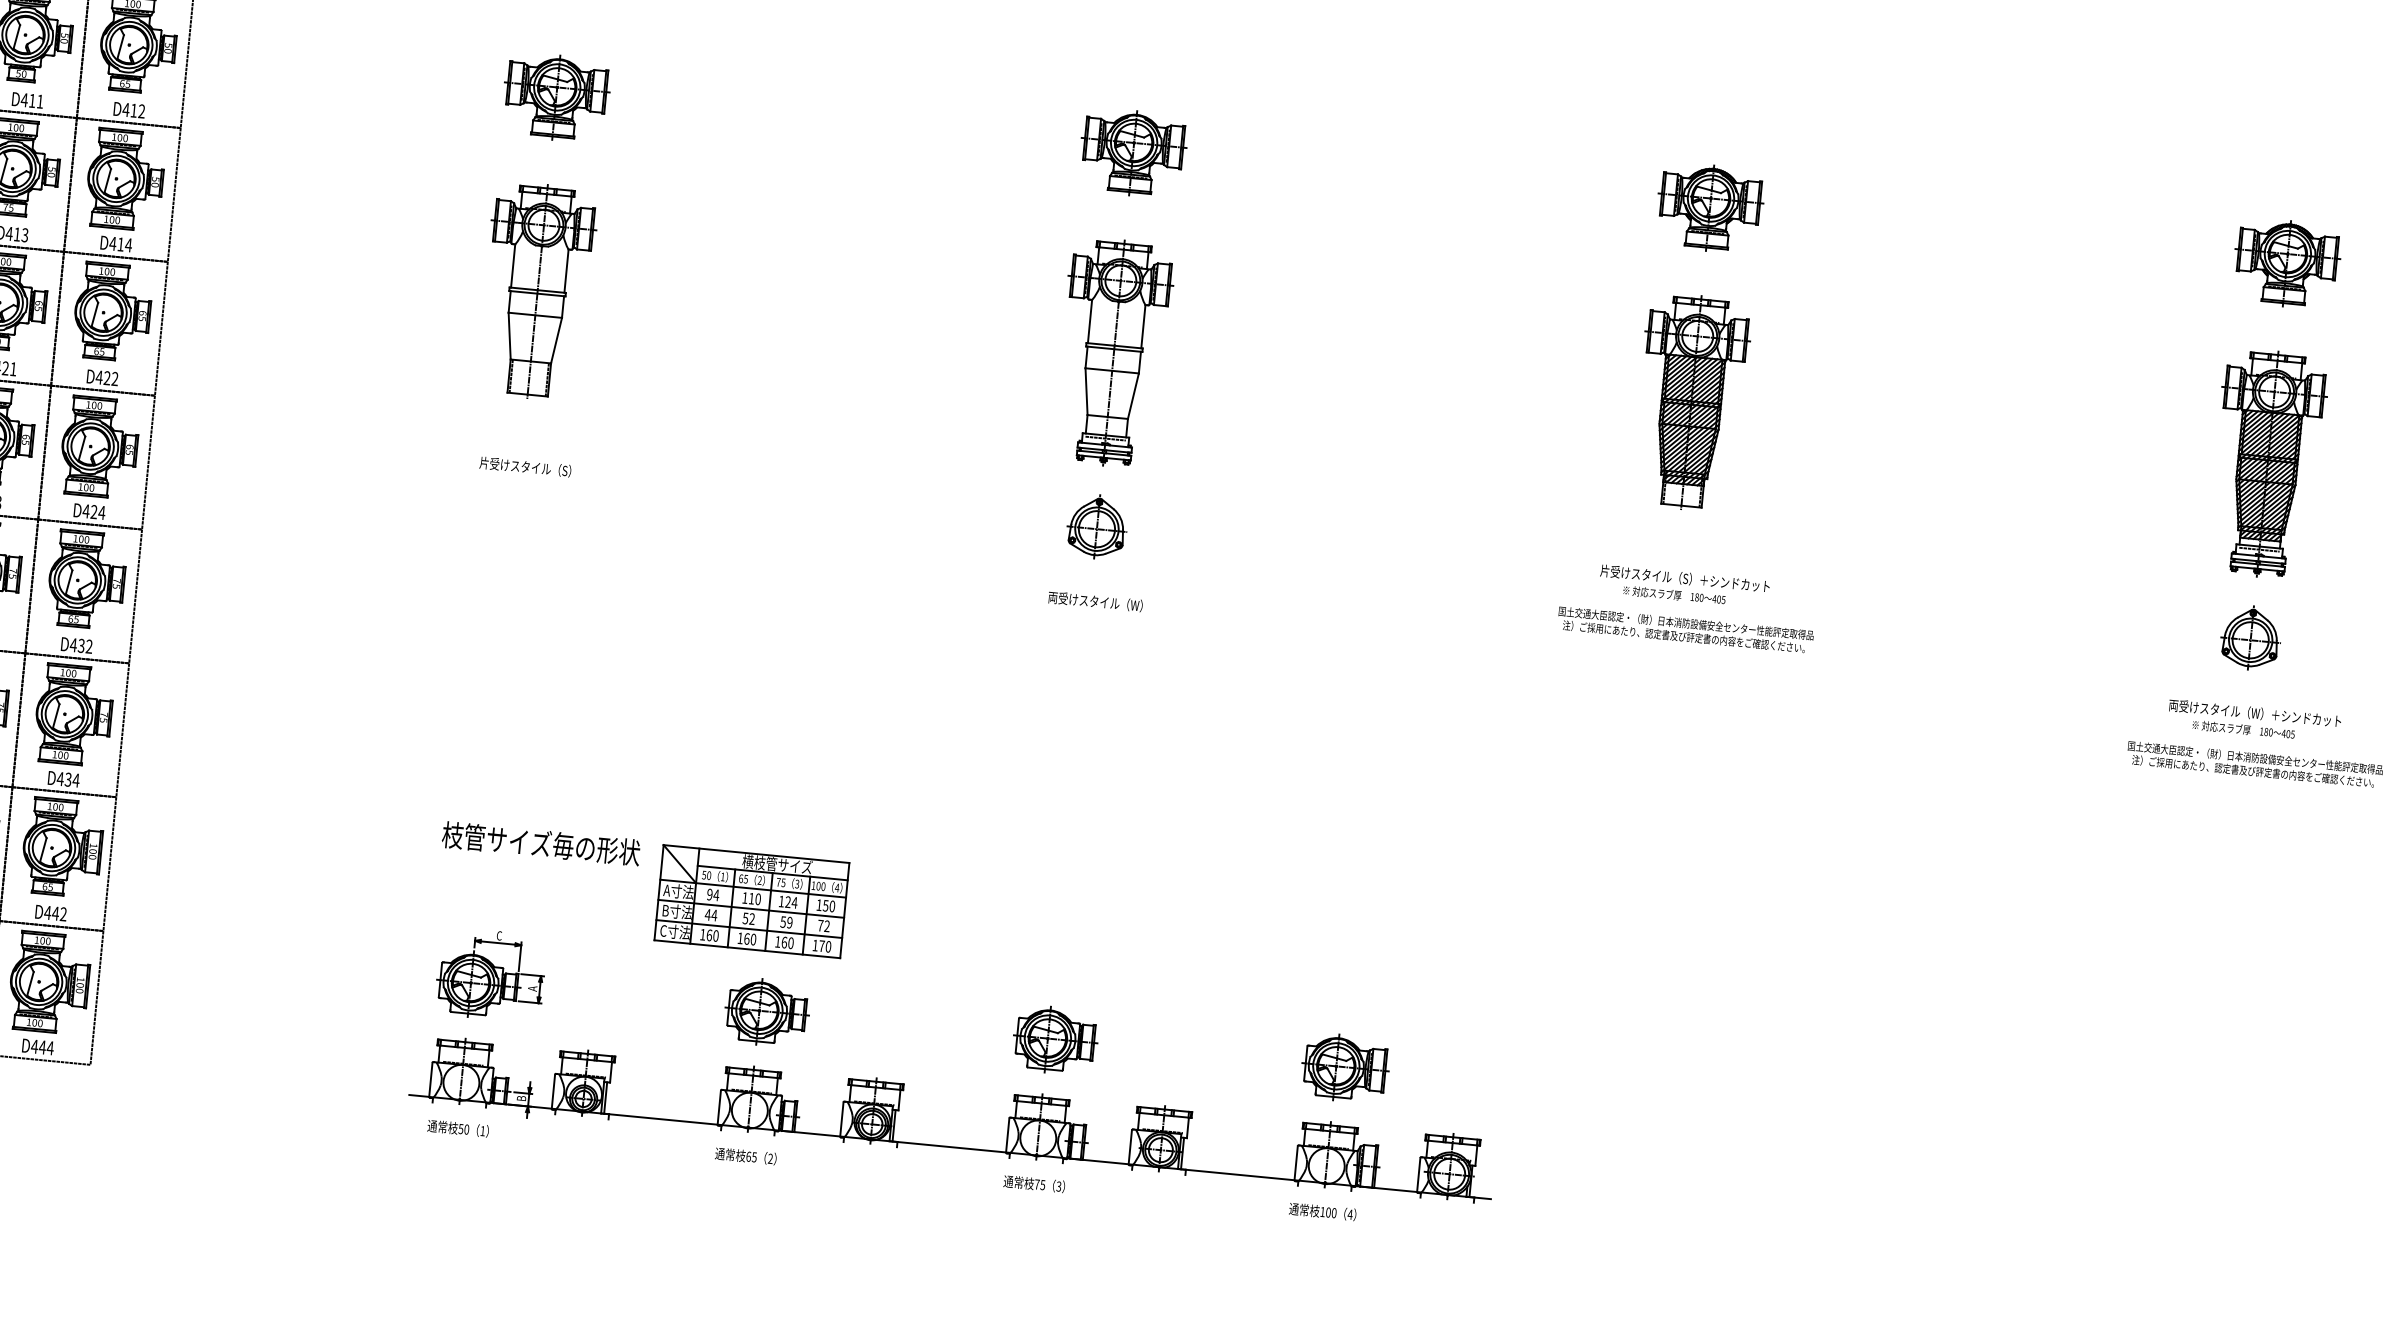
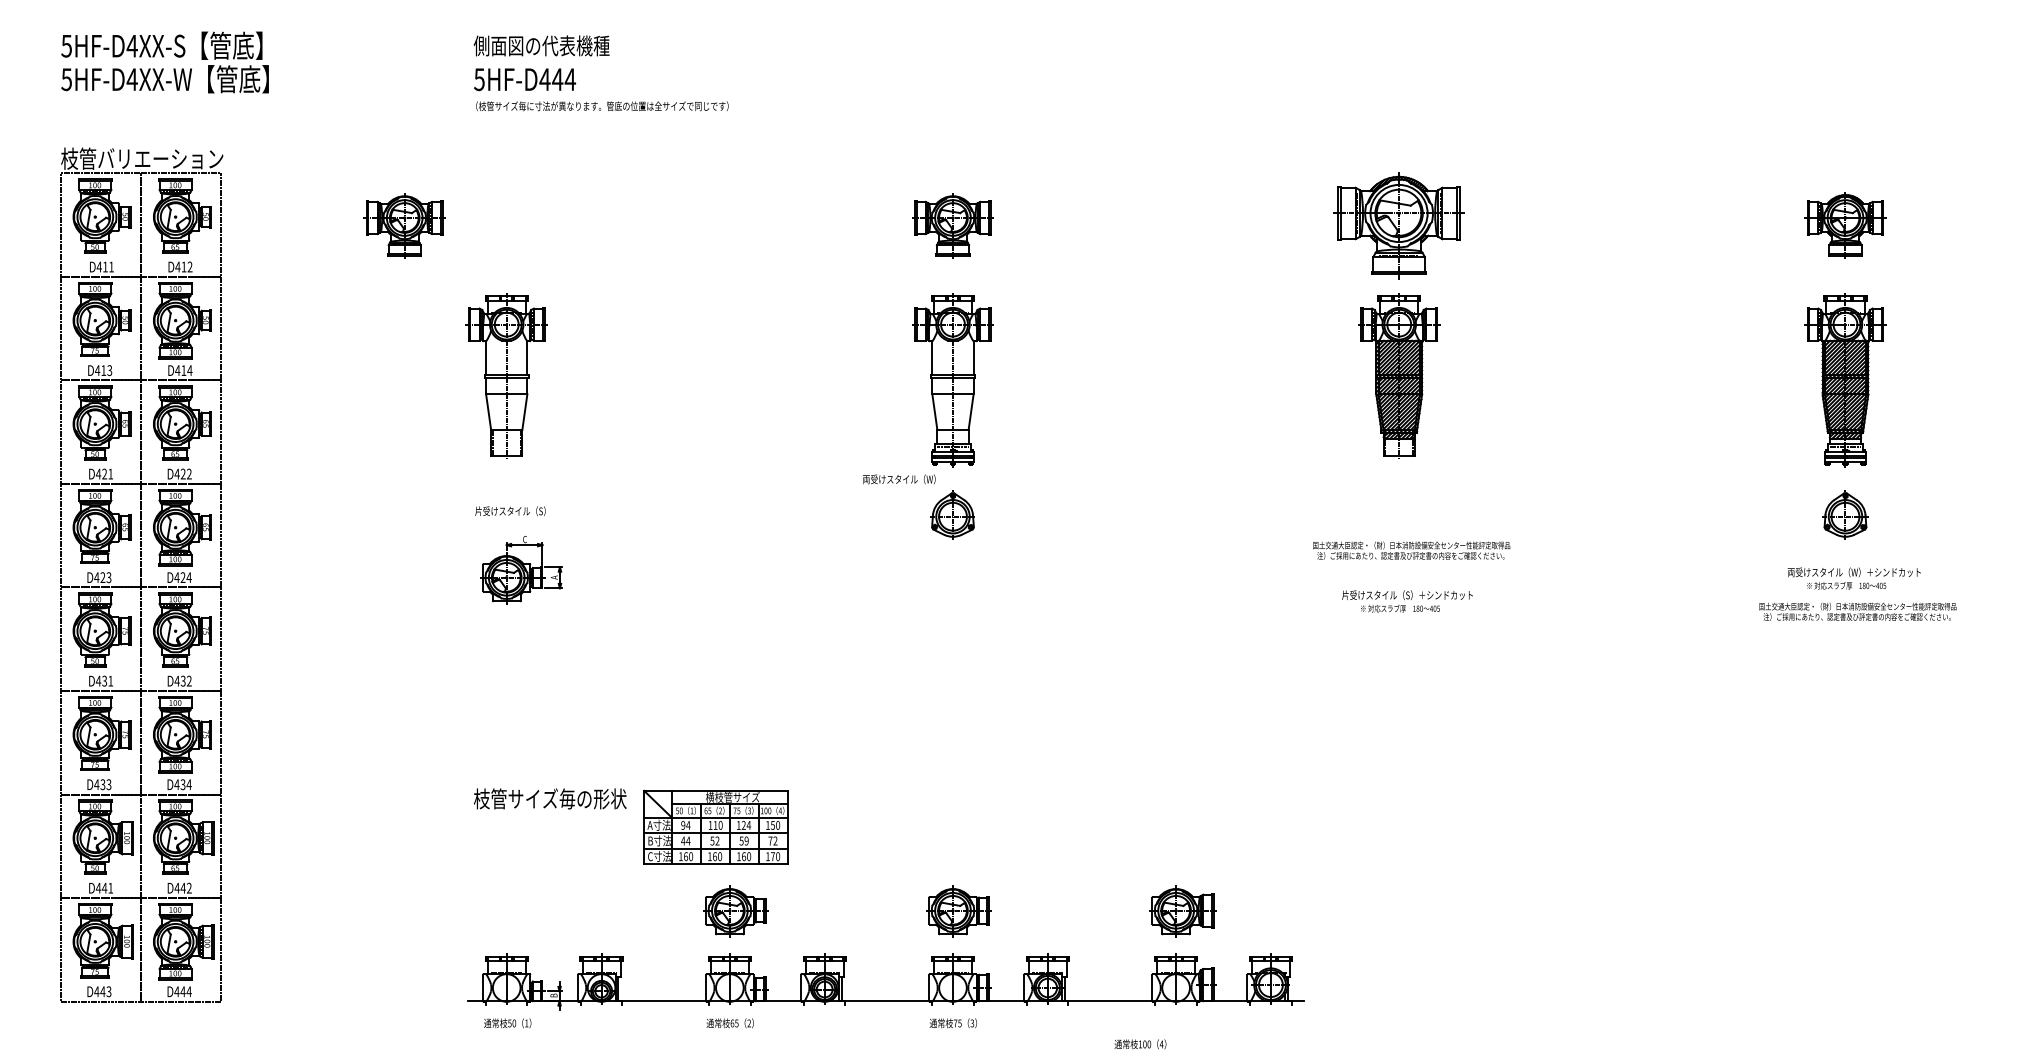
part: (556, 97) -> (404, 225), moved
part: (1710, 208) -> (1399, 225), size x1.6
text: (1684, 586) -> (1407, 601), moved
text: (1095, 601) -> (899, 479), moved
part: (491, 975) -> (521, 570), moved
text: (1322, 1212) -> (1140, 1044), moved

